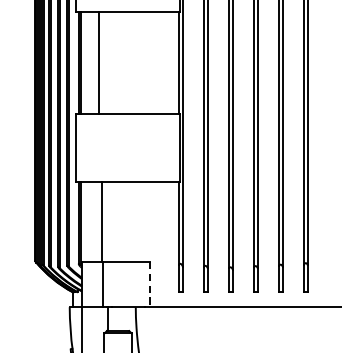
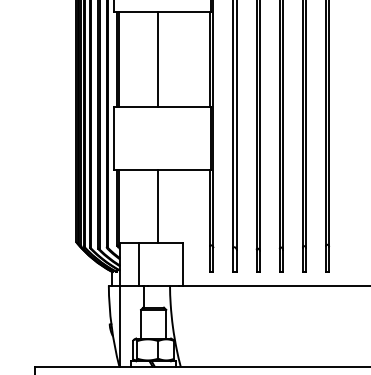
line: (98, 63) -> (157, 59), moved
line: (101, 221) -> (157, 206), moved
line: (150, 284) -> (183, 264), dashed -> solid

